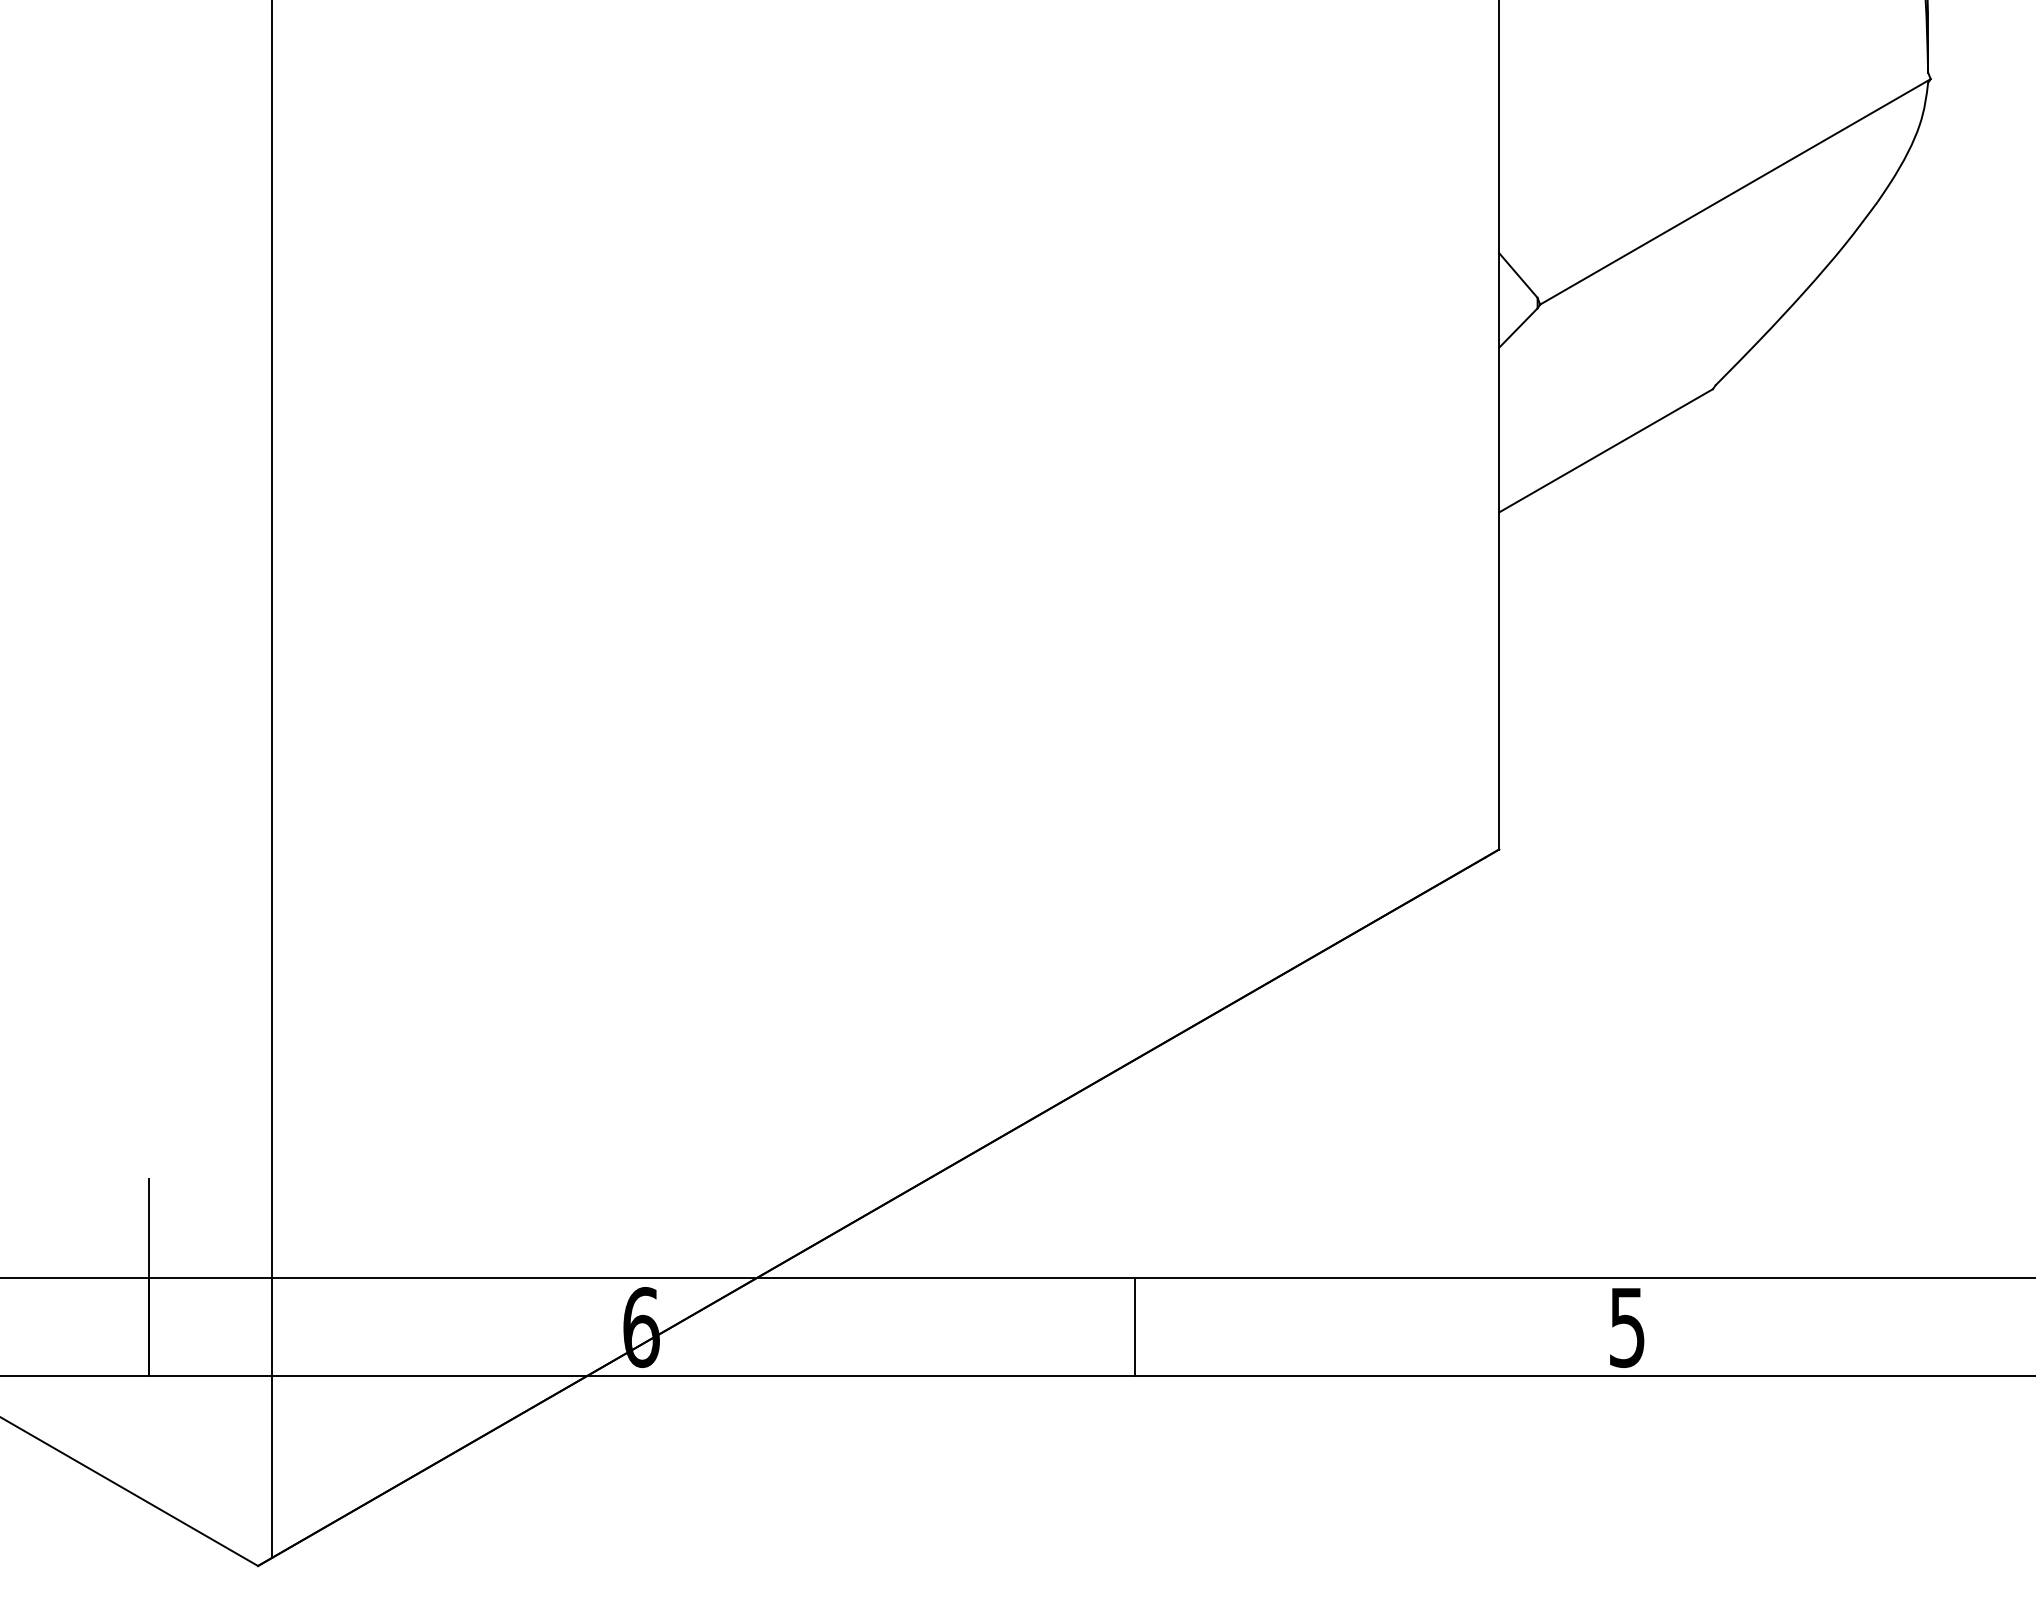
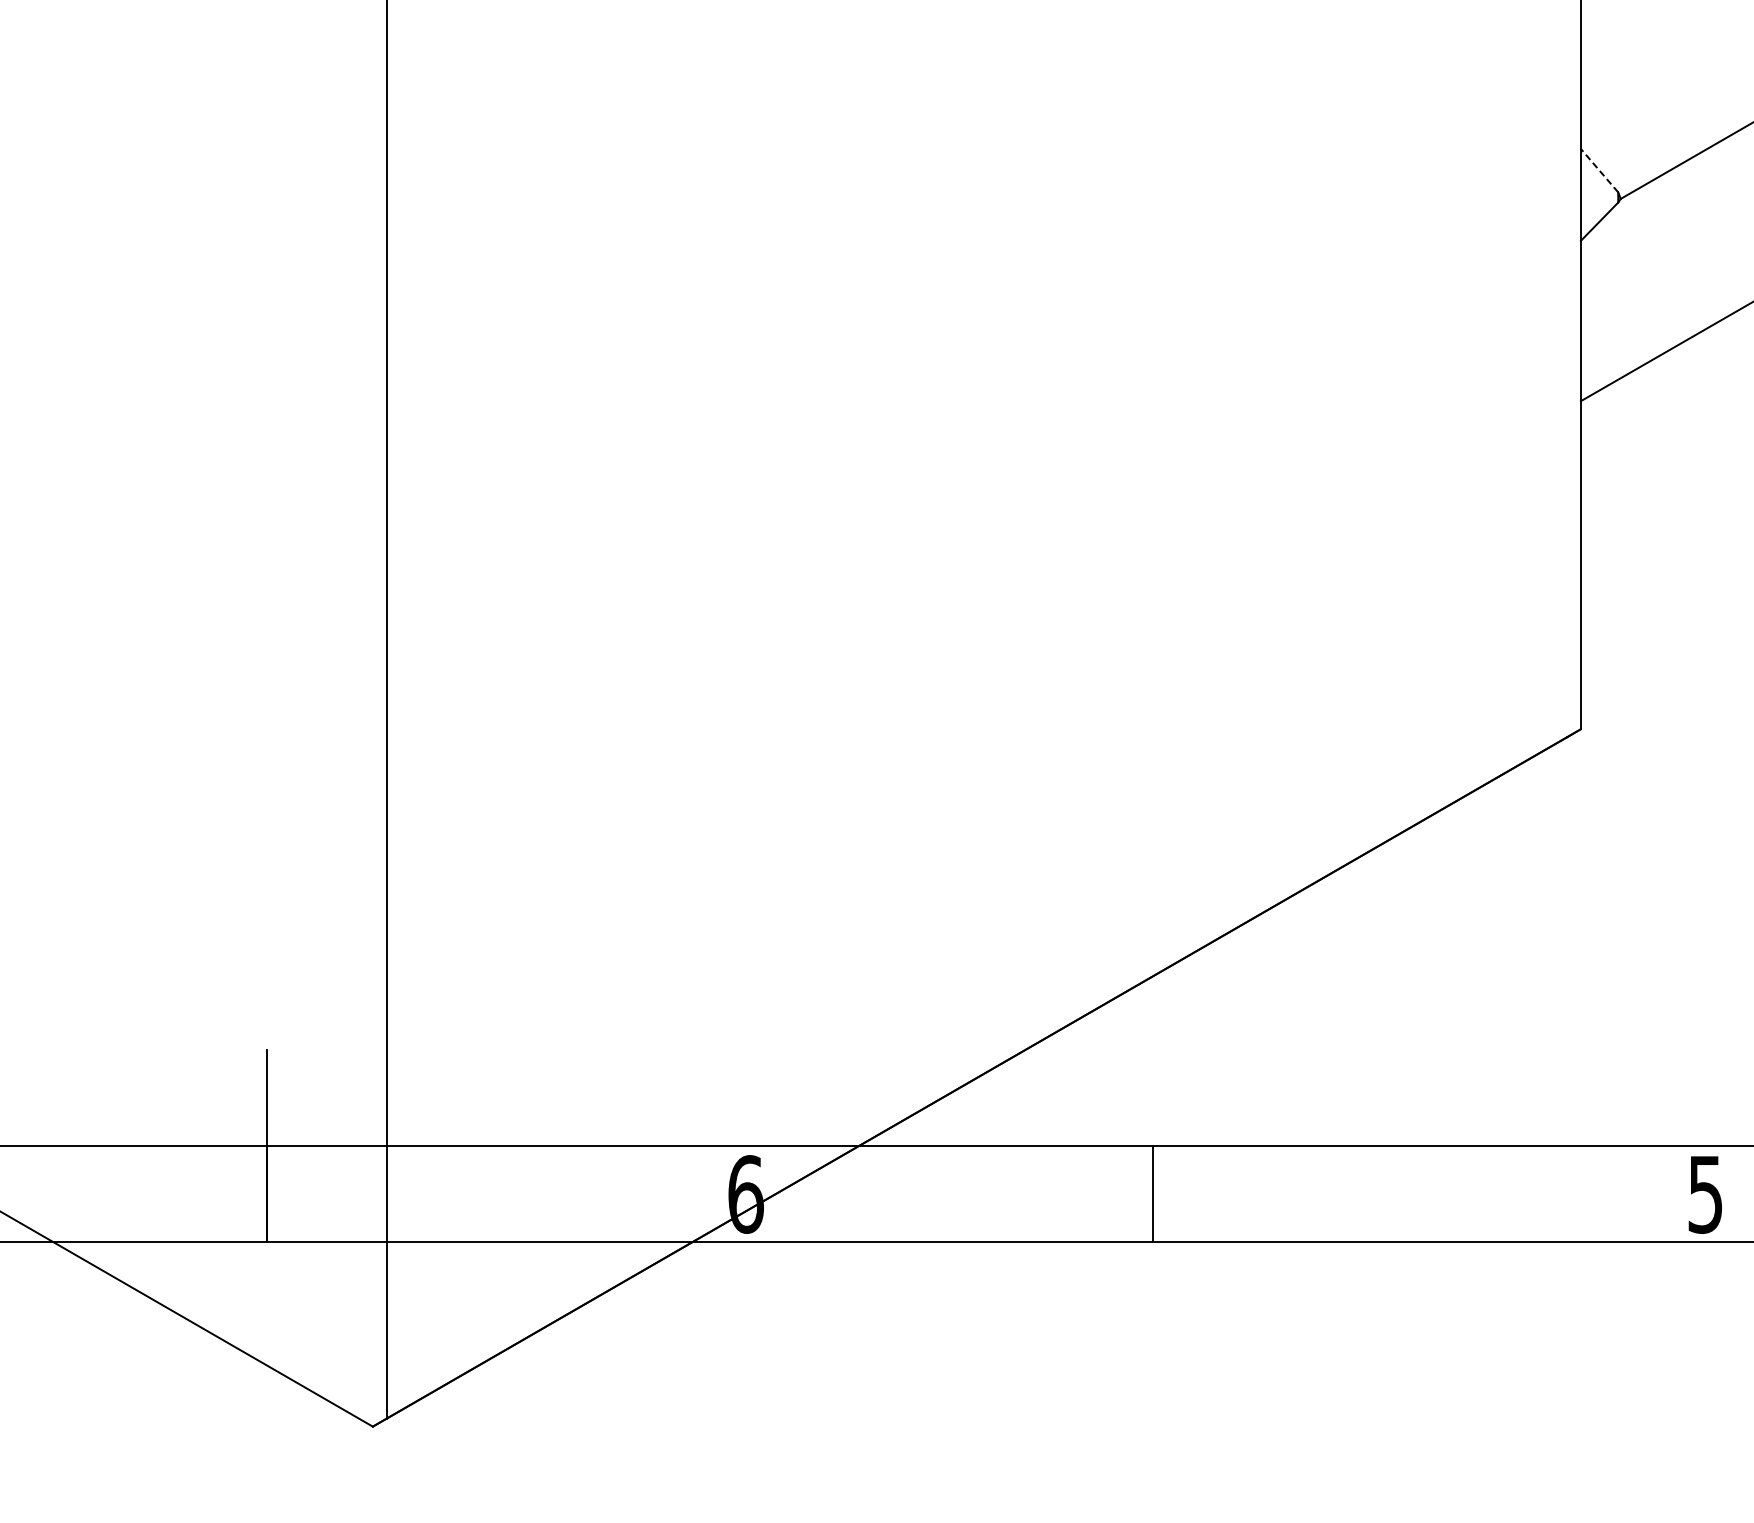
line: (1518, 275) -> (1599, 170), solid -> dashed
line: (1135, 1326) -> (1152, 1193), moved

